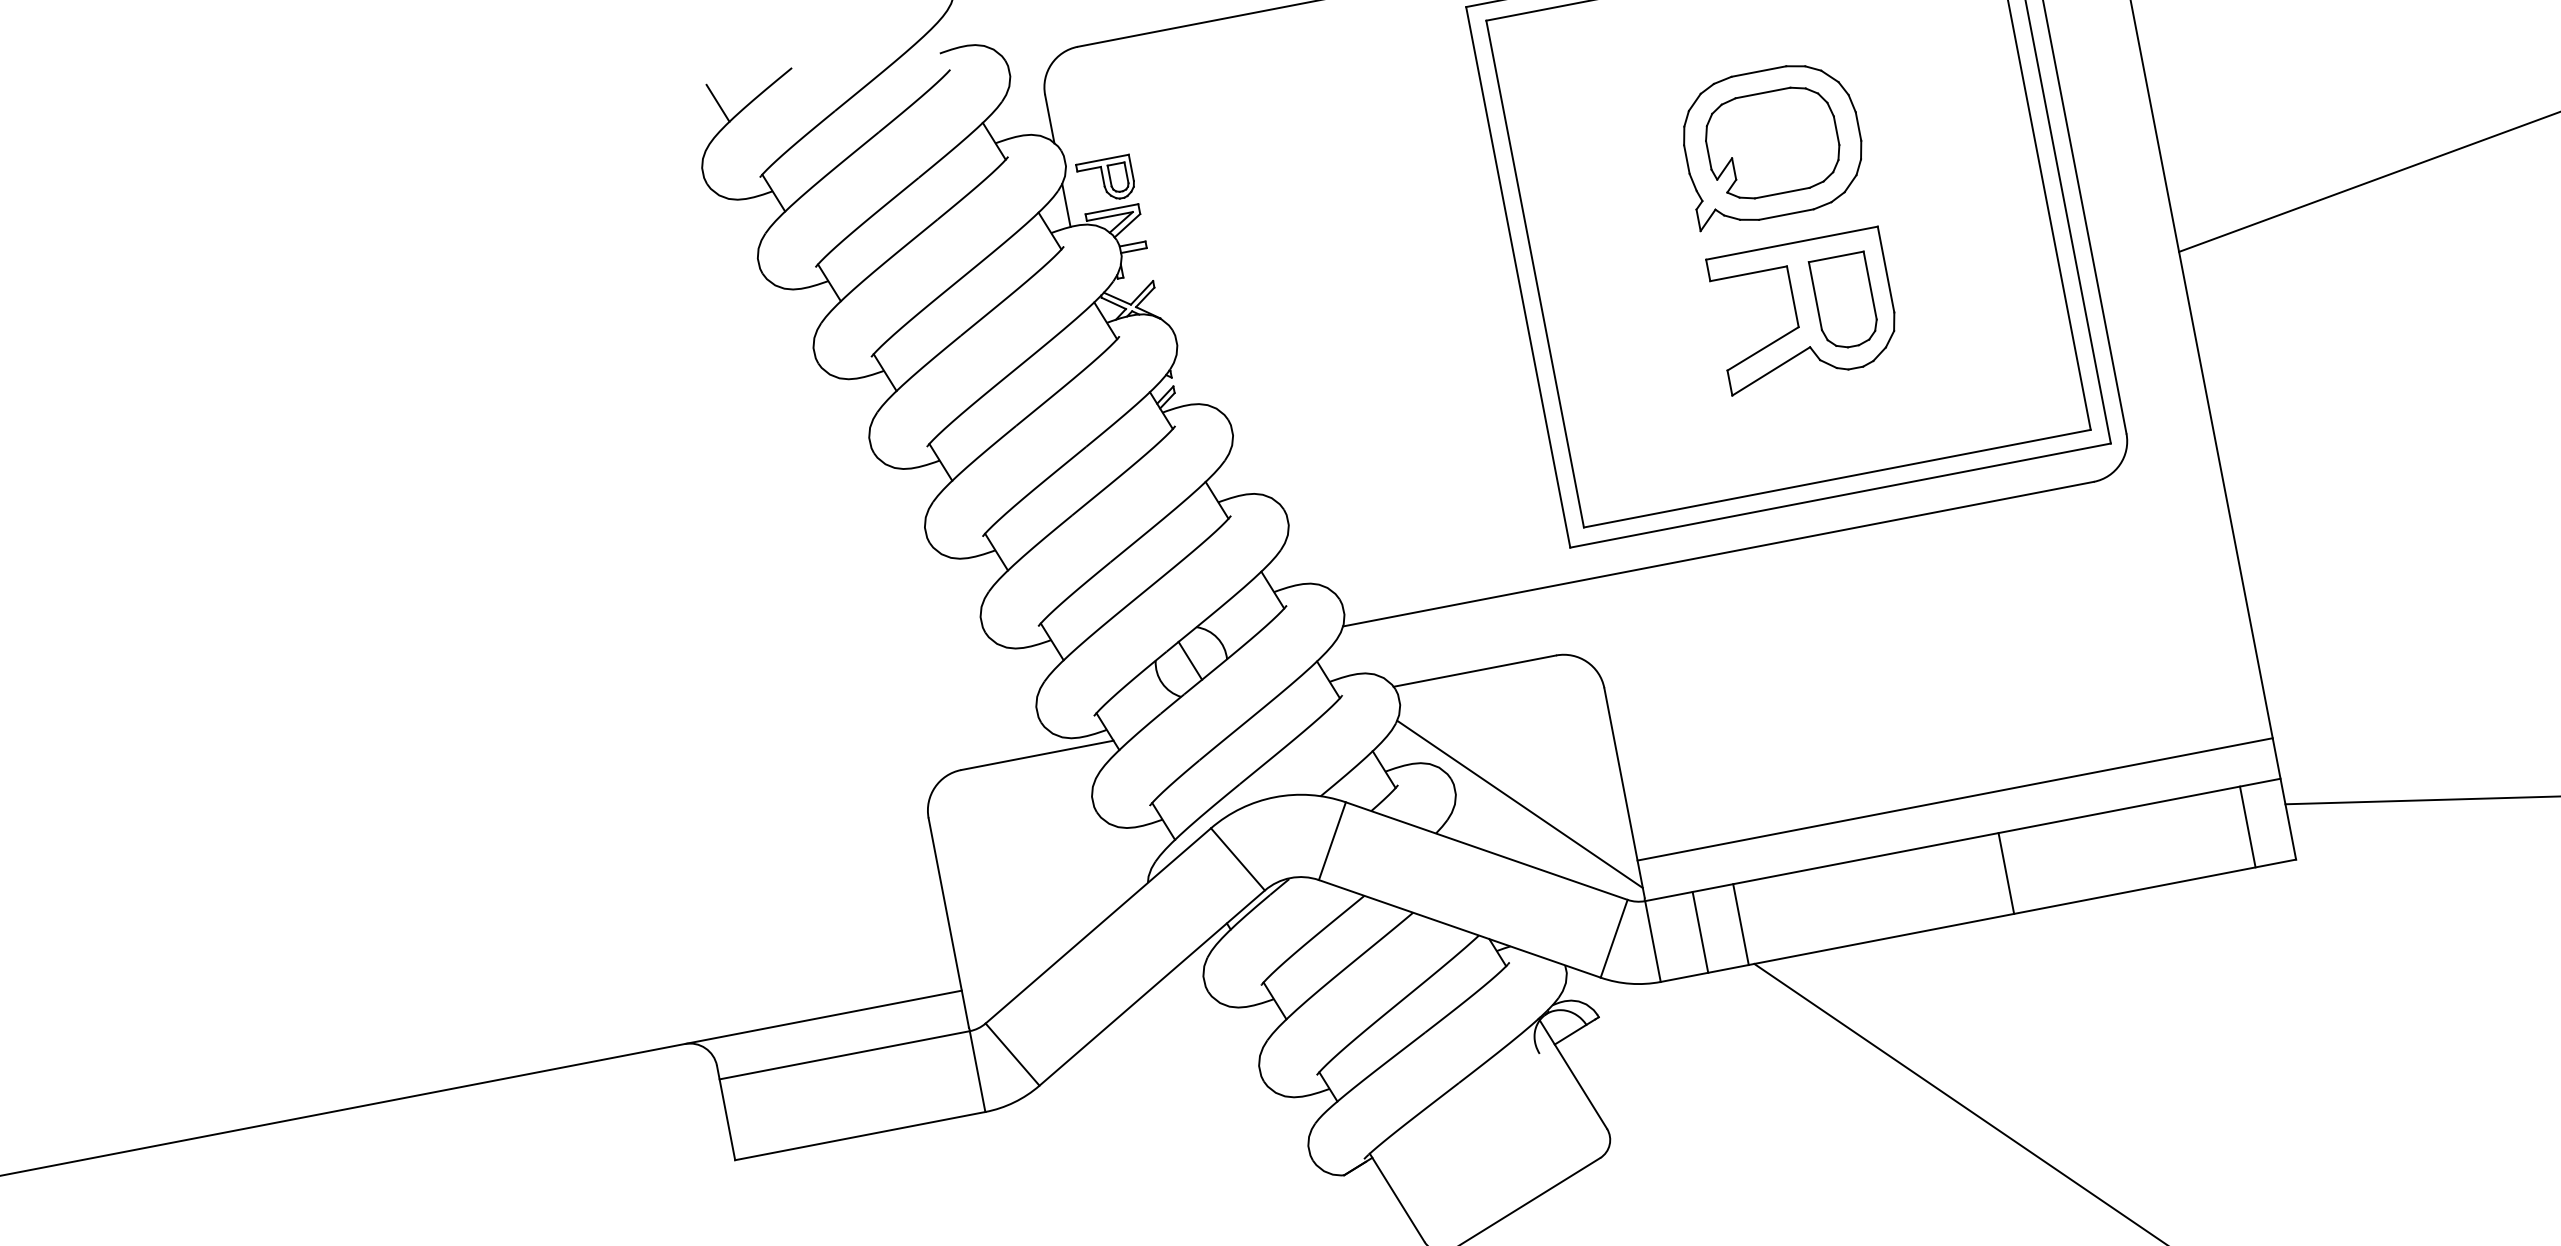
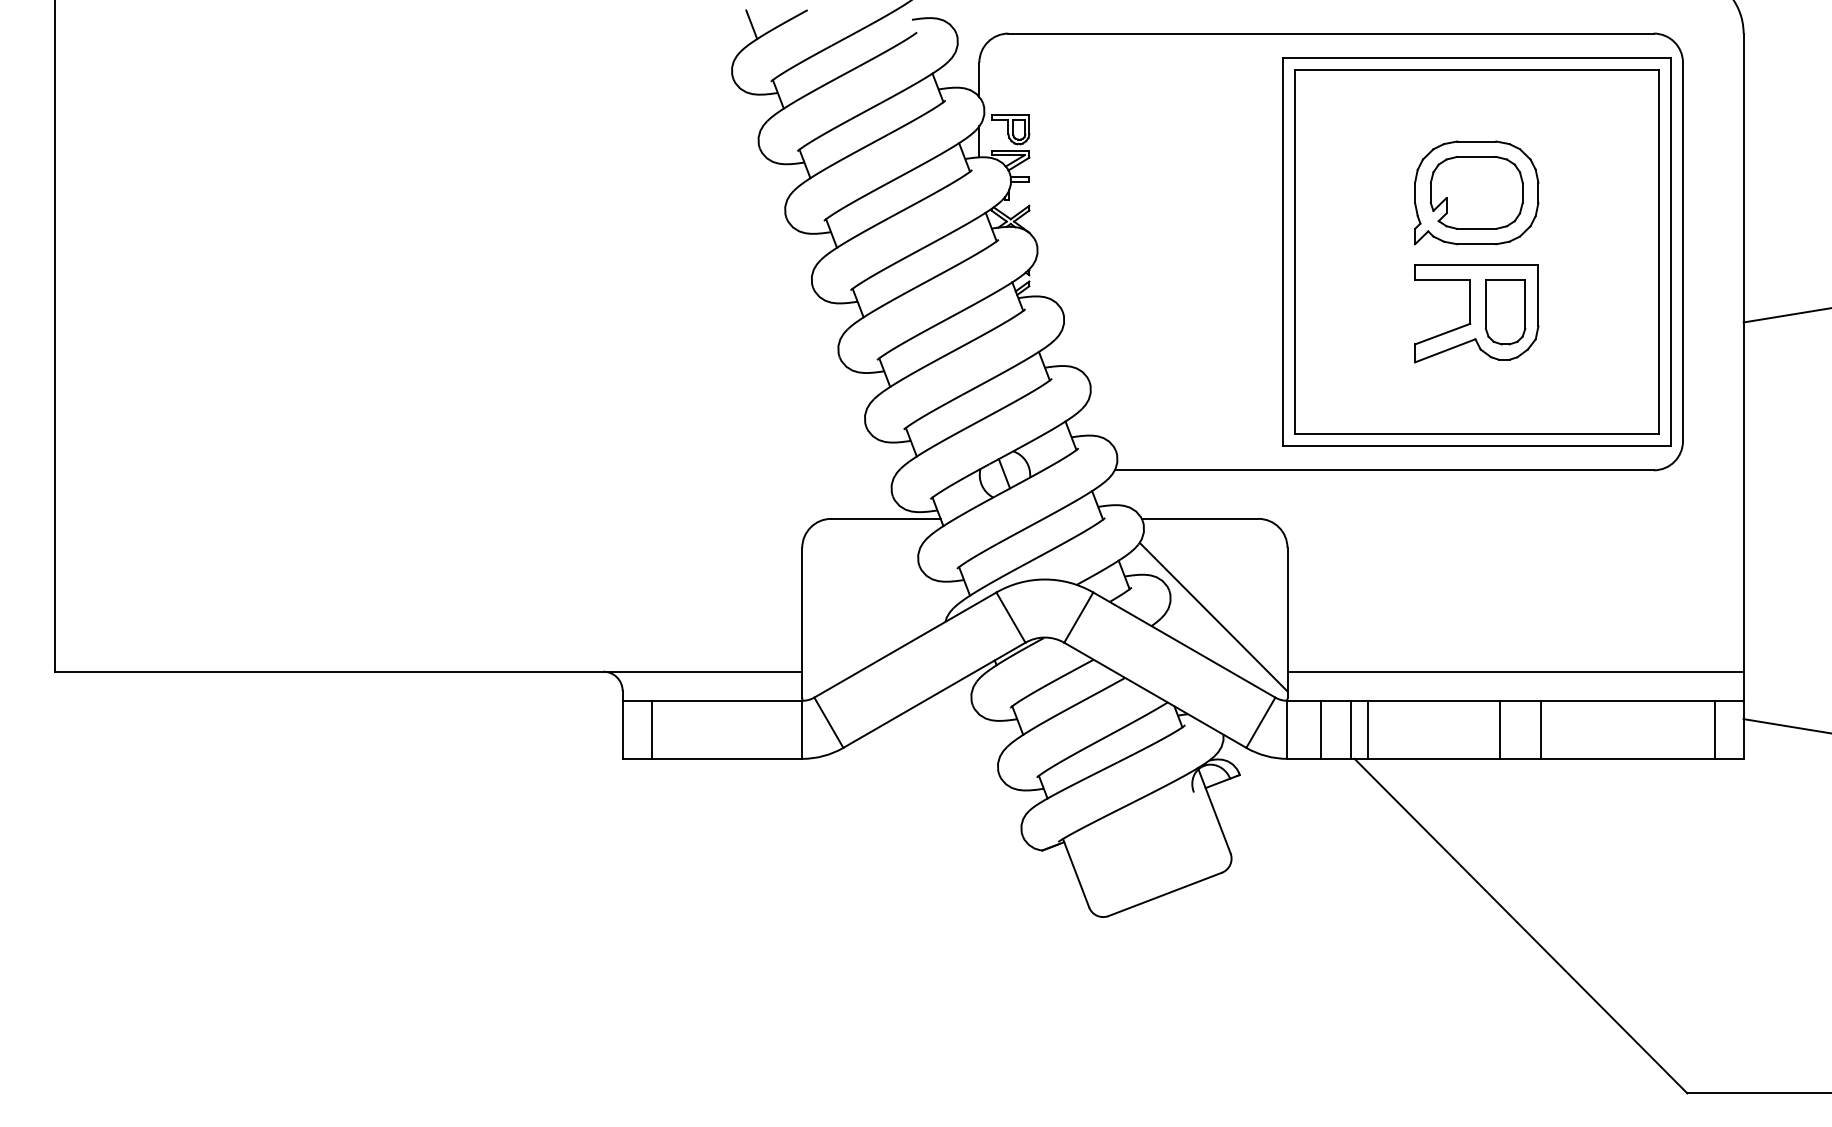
line: (1948, 884) -> (1499, 729), added
line: (1764, 919) -> (1367, 729), added
line: (767, 1111) -> (651, 729), added

